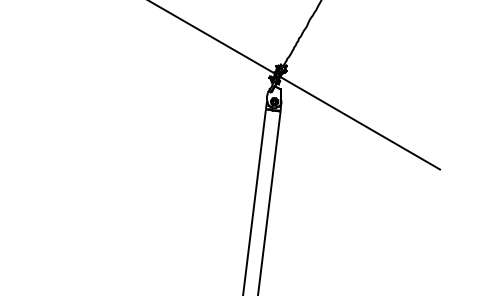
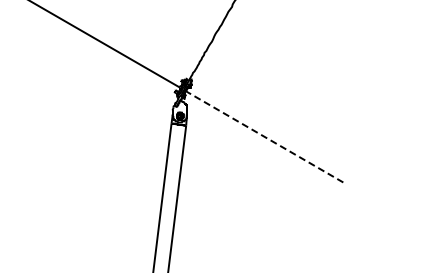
line: (360, 123) -> (266, 137), solid -> dashed

